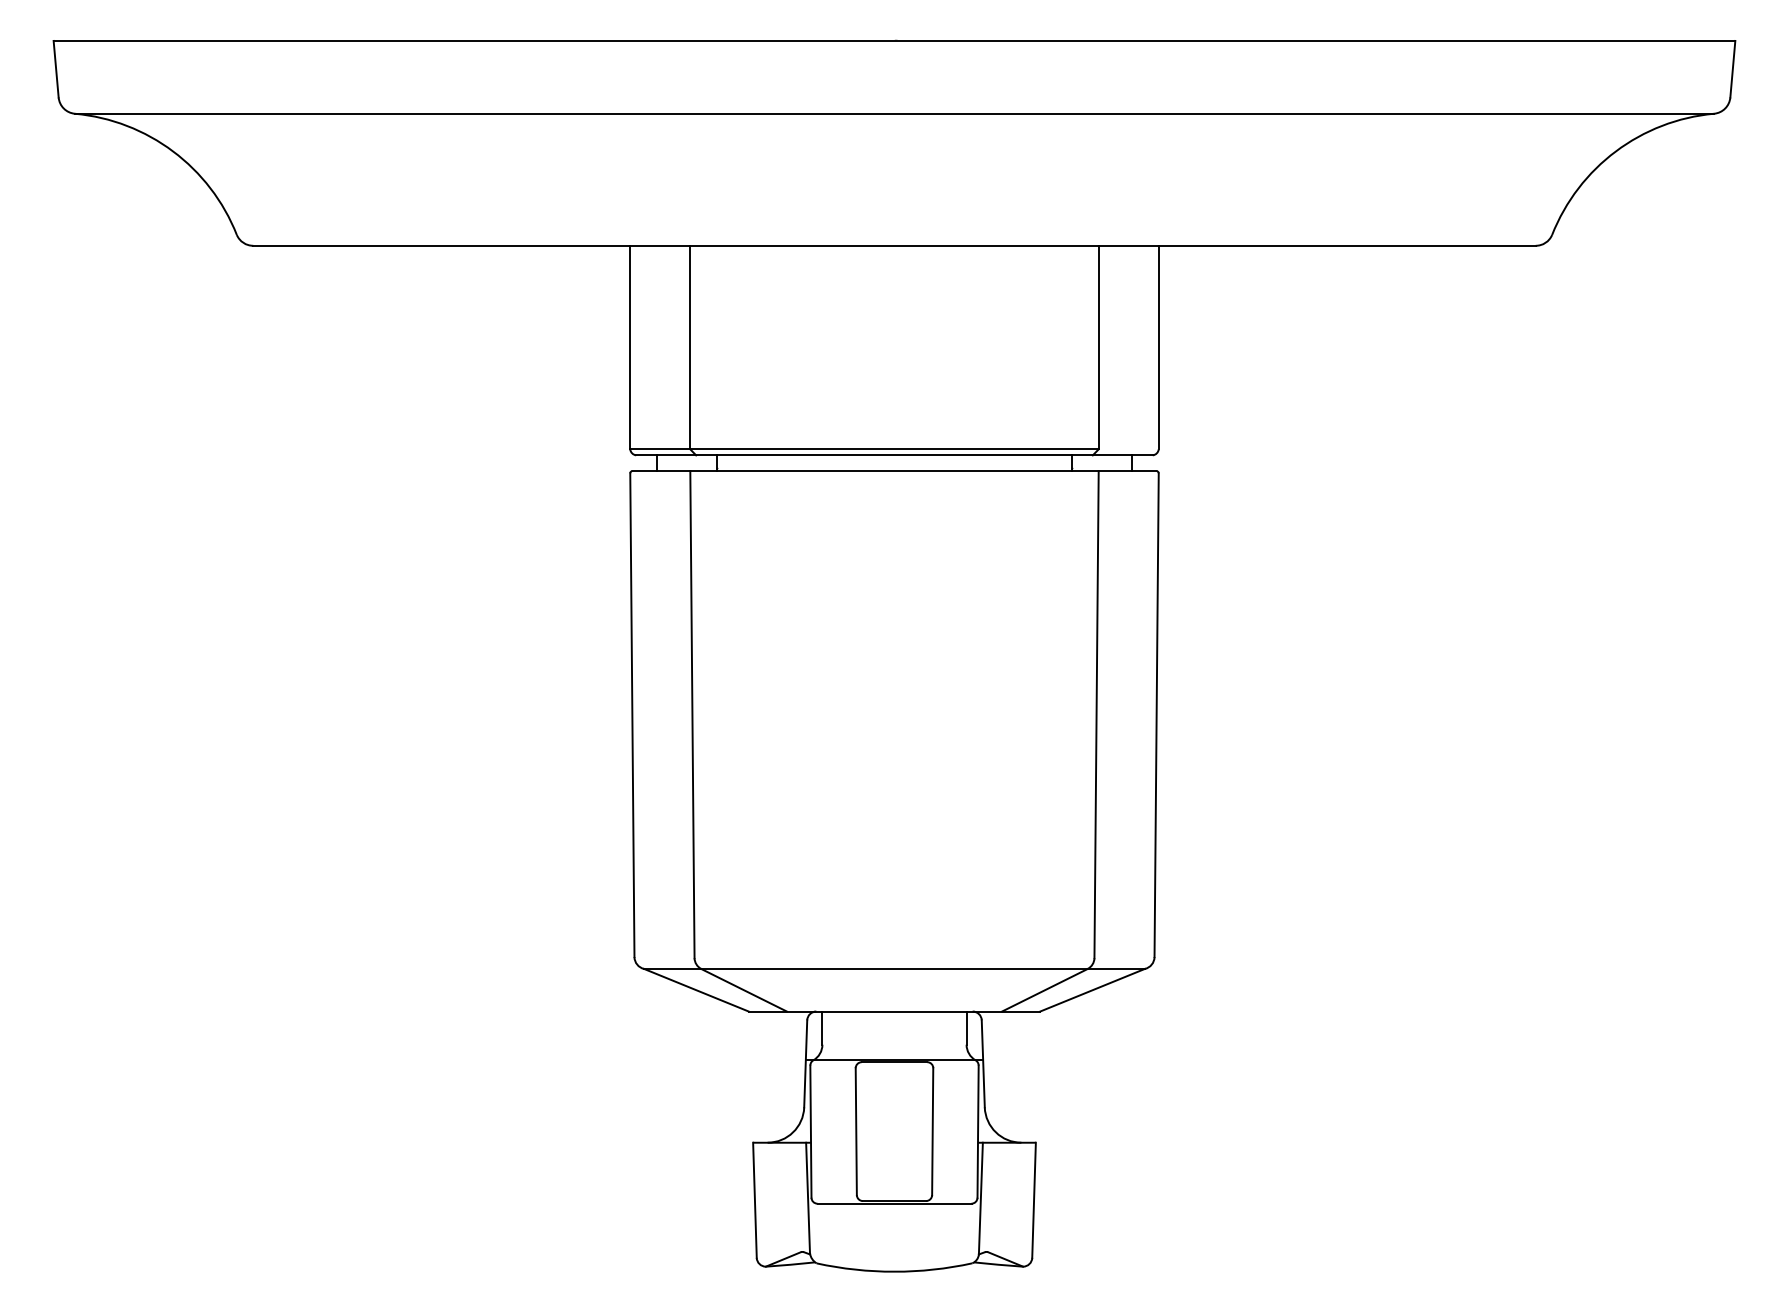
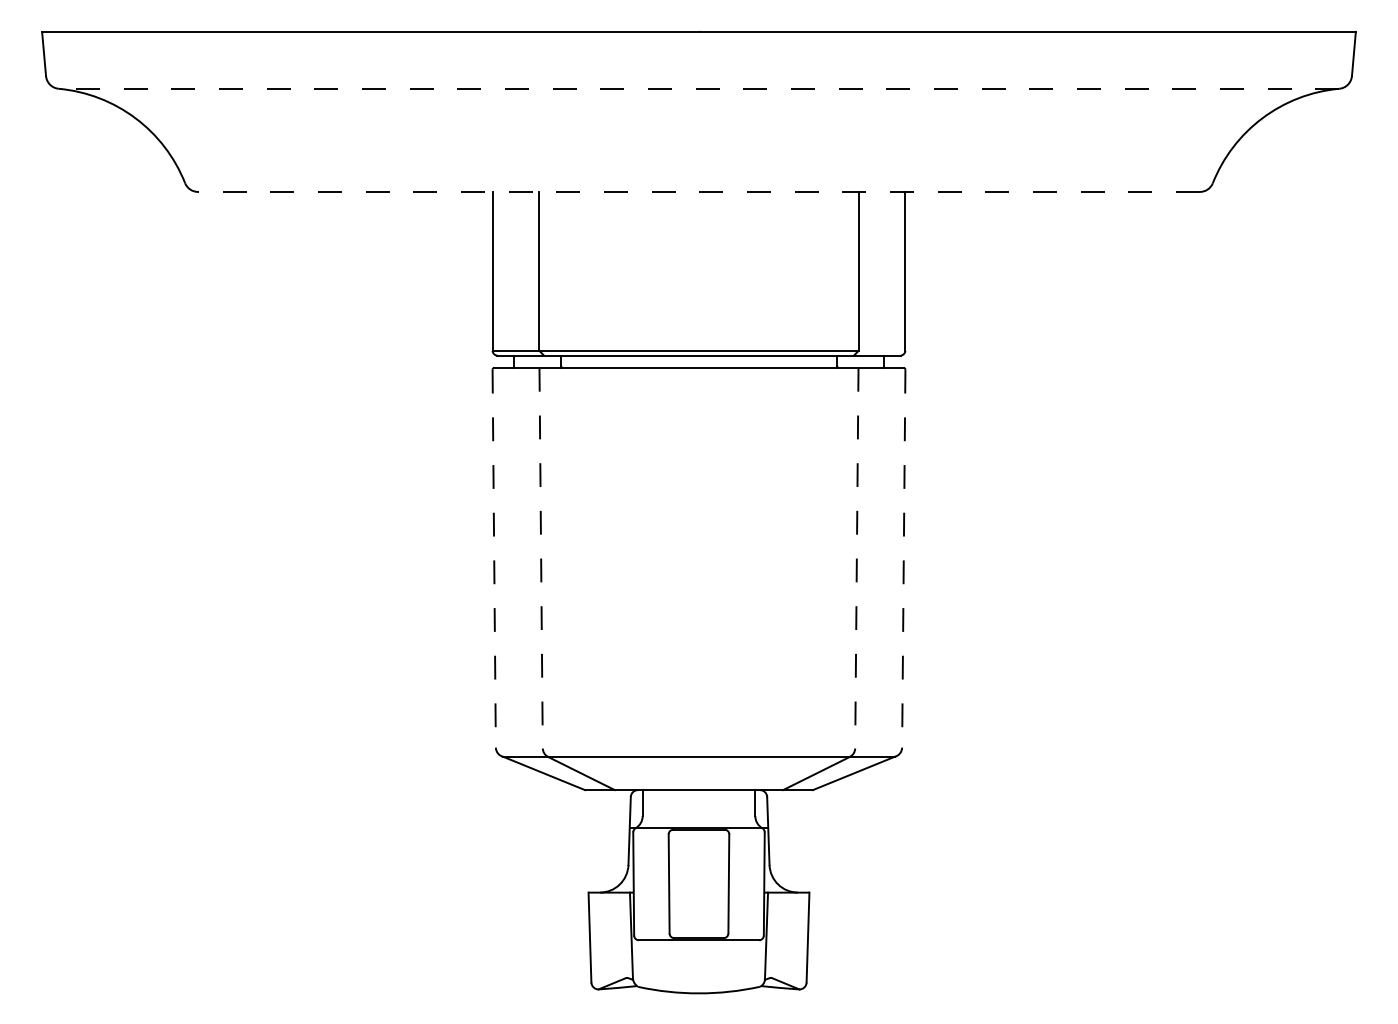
line: (894, 113) -> (699, 88), solid -> dashed
line: (894, 245) -> (699, 191), solid -> dashed
line: (692, 714) -> (541, 558), solid -> dashed
line: (1096, 714) -> (856, 558), solid -> dashed
line: (632, 715) -> (494, 558), solid -> dashed
line: (1156, 715) -> (903, 558), solid -> dashed

